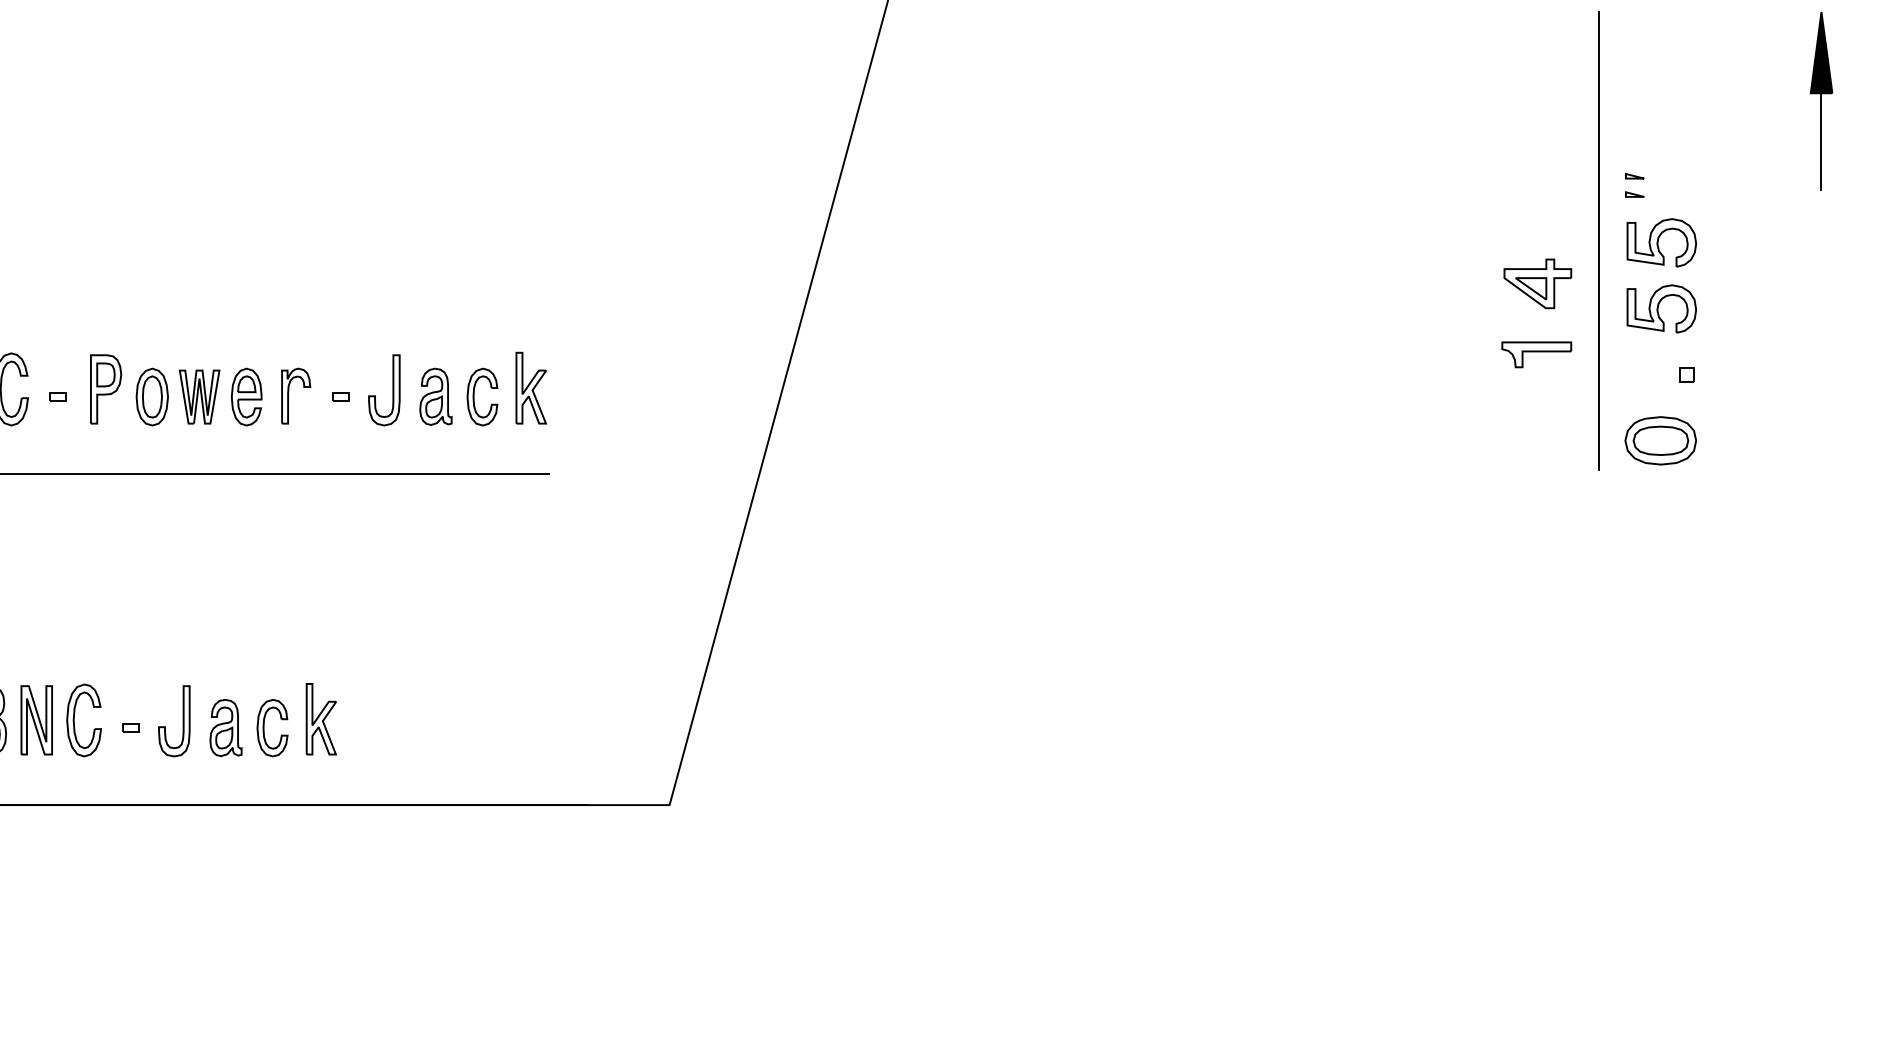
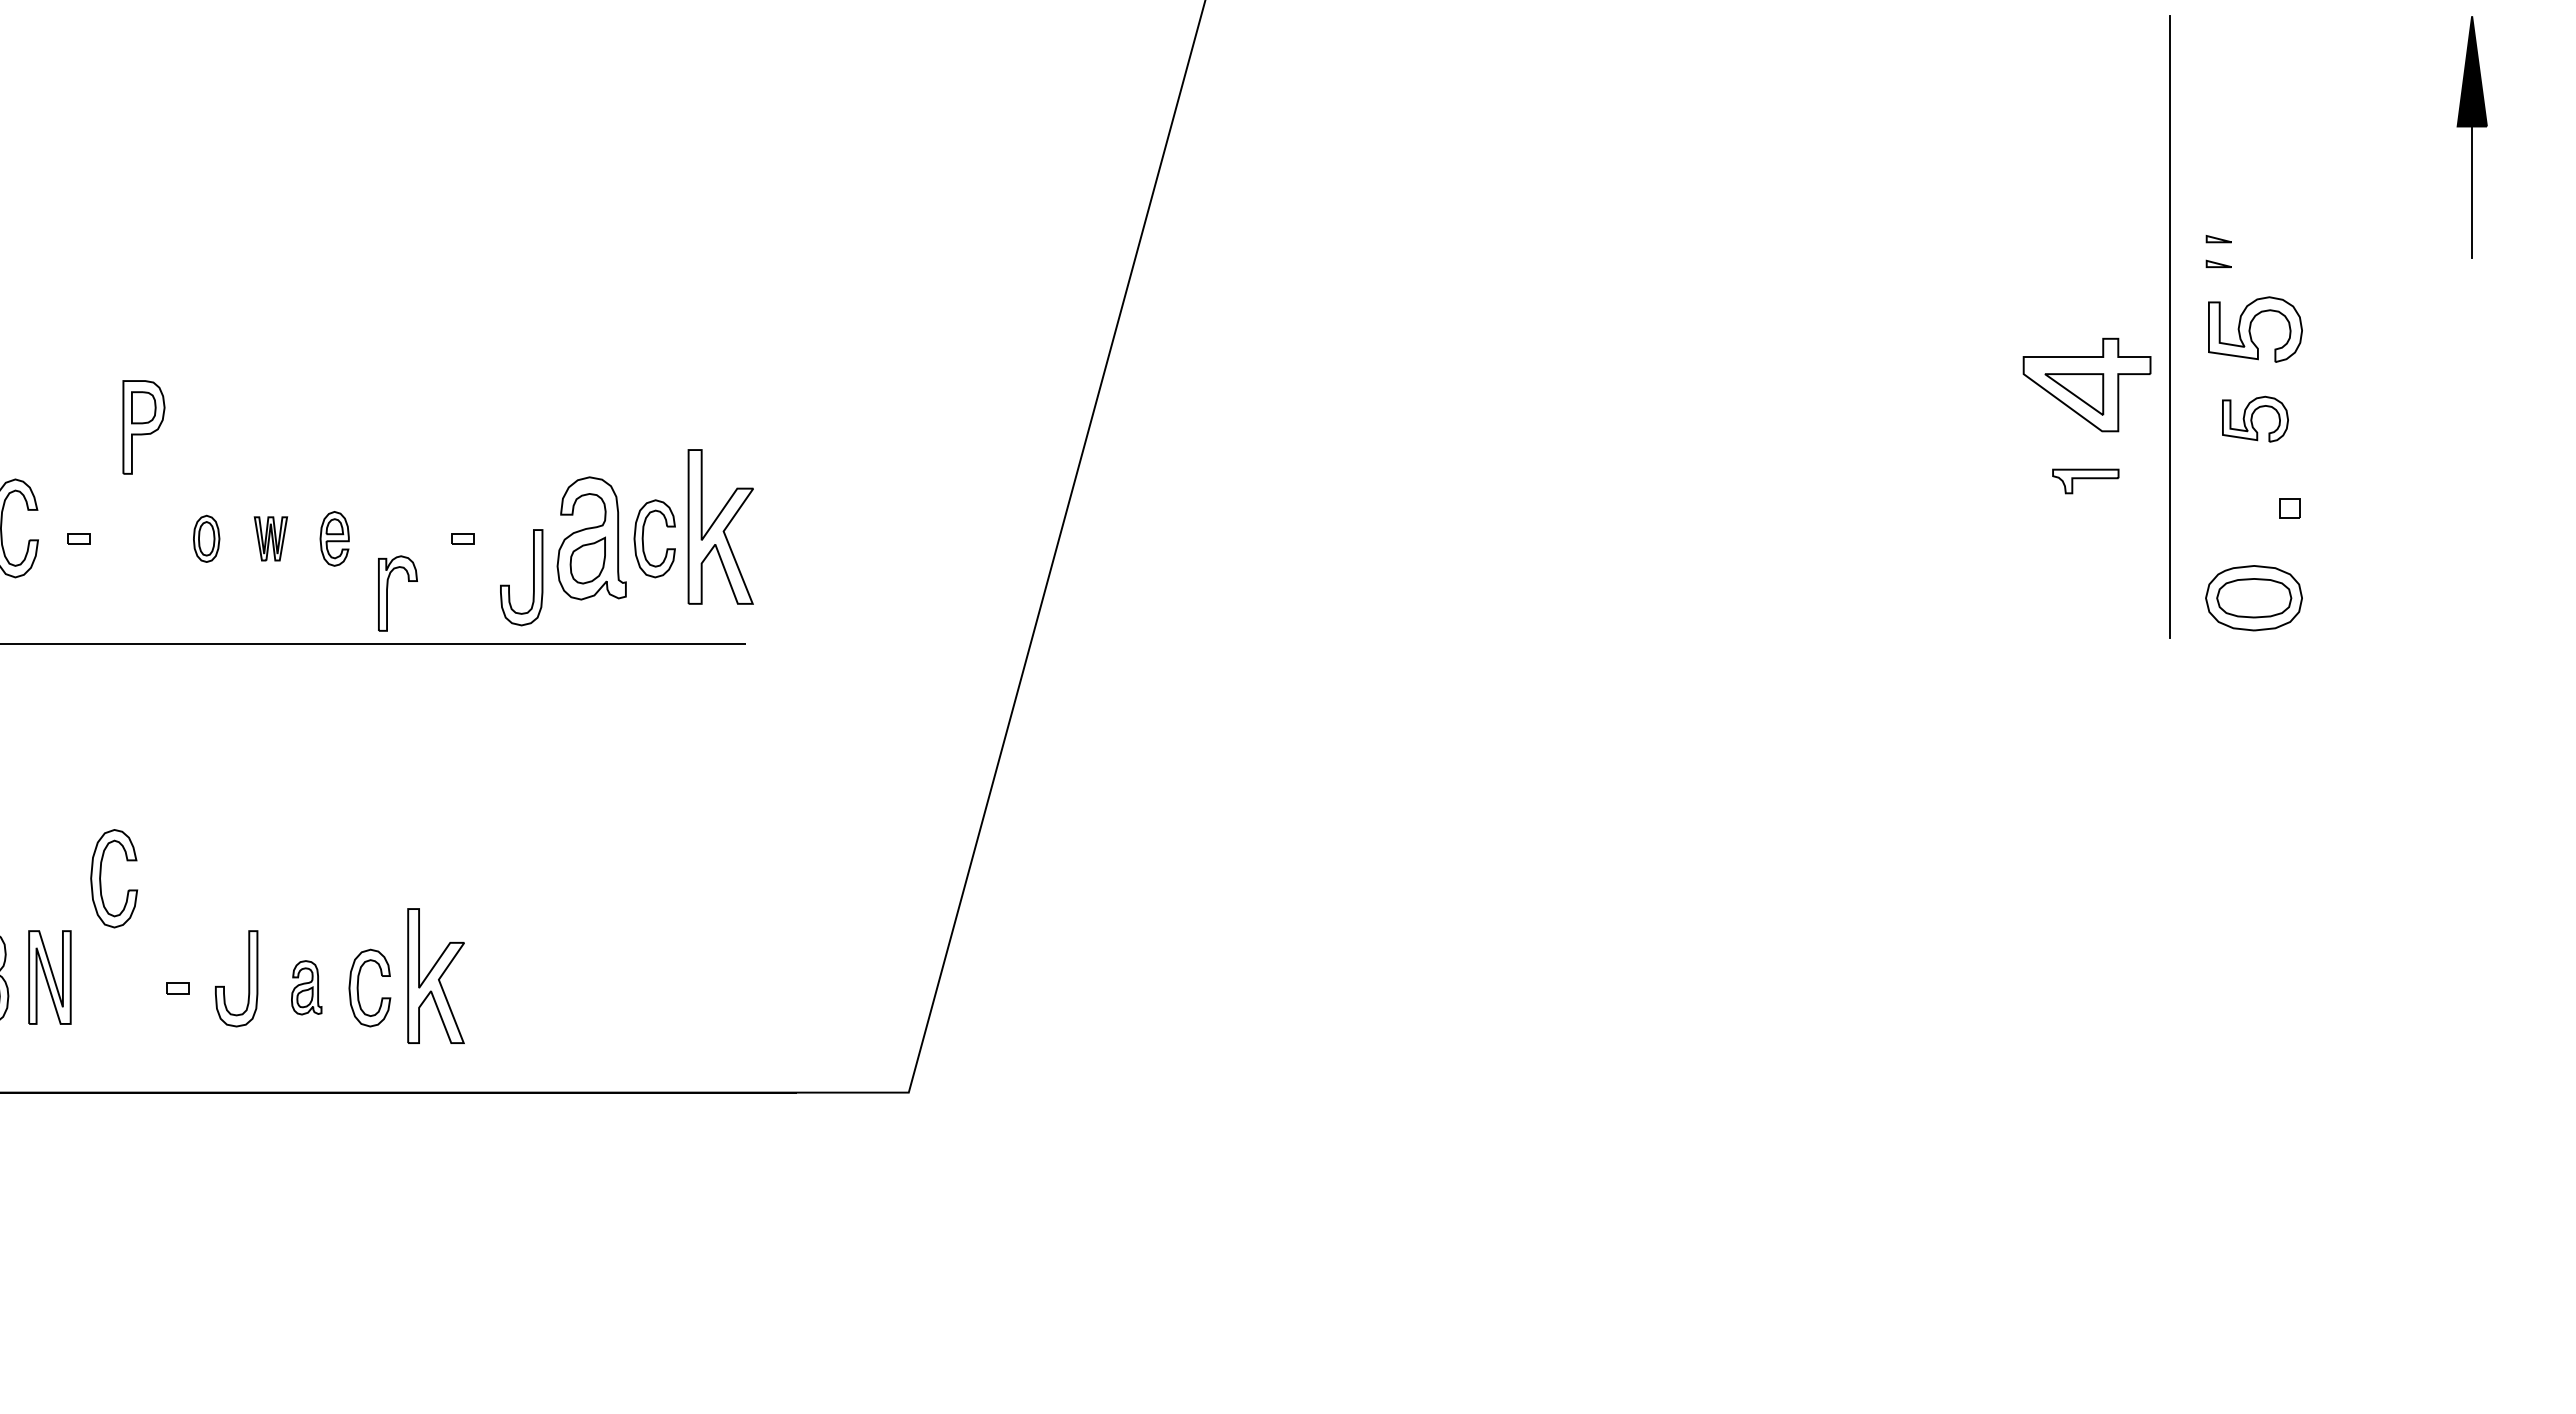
part: (1538, 284) -> (2087, 385), size x1.4
part: (1661, 309) -> (2255, 419), size x0.7
part: (1536, 354) -> (2085, 481), size x0.7
part: (531, 388) -> (721, 526), size x1.6
part: (105, 389) -> (143, 427), moved
part: (393, 390) -> (533, 577), moved
part: (152, 396) -> (206, 538), size x0.6
part: (199, 396) -> (270, 538), size x0.6
part: (246, 396) -> (334, 538), size x0.7
part: (288, 396) -> (387, 593), moved
part: (435, 396) -> (591, 538), size x1.6
part: (74, 718) -> (101, 876), moved
part: (321, 718) -> (436, 975), size x1.4
part: (225, 727) -> (306, 987), size x0.7

